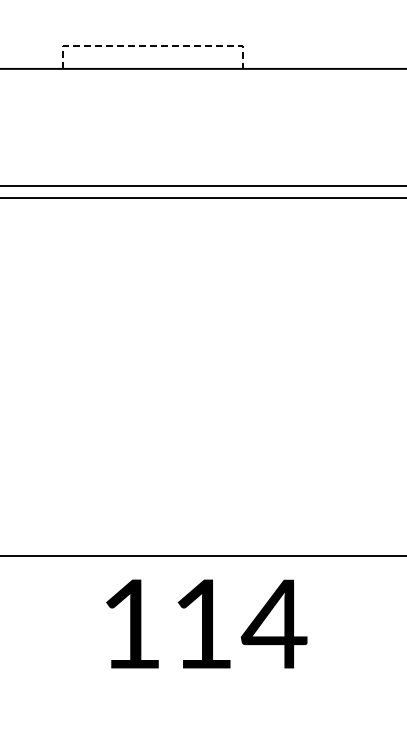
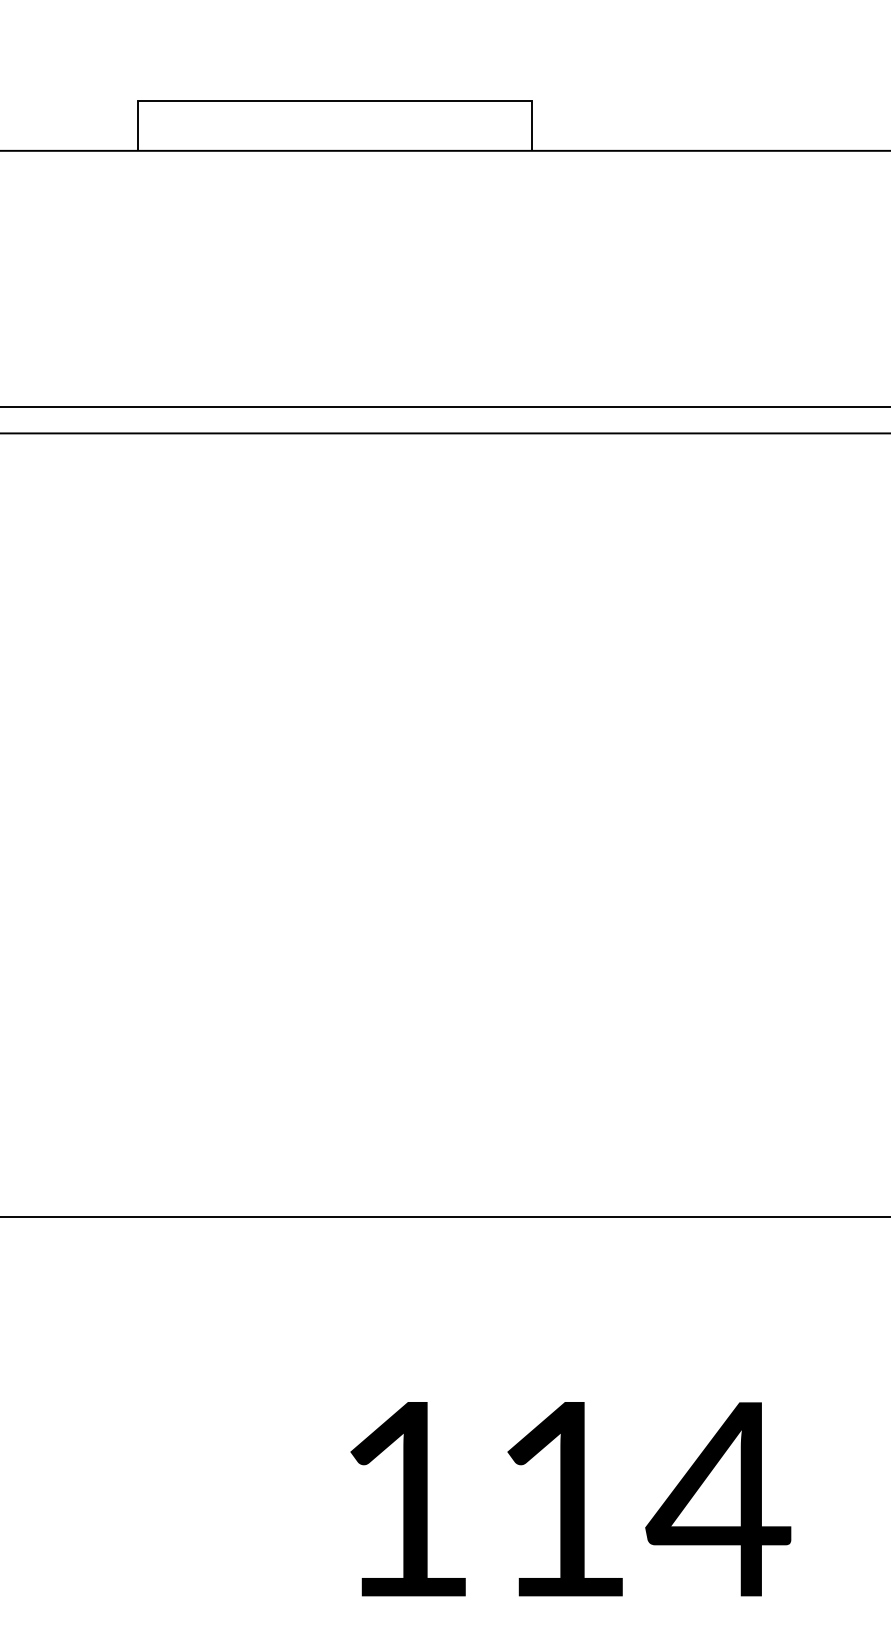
line: (153, 45) -> (336, 99), dashed -> solid
text: (206, 623) -> (570, 1498), moved

